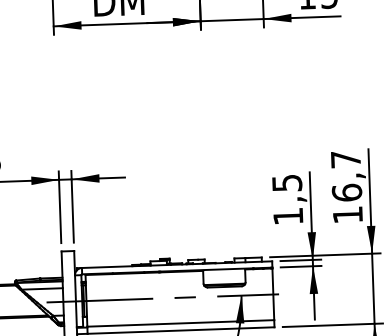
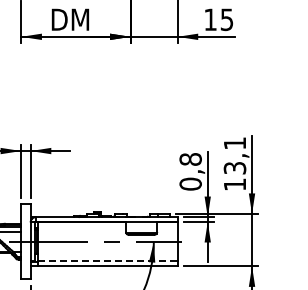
text: (345, 175) -> (234, 155), 16,7 -> 13,1
text: (287, 199) -> (190, 171), 1,5 -> 0,8
line: (181, 322) -> (108, 260), solid -> dashed

